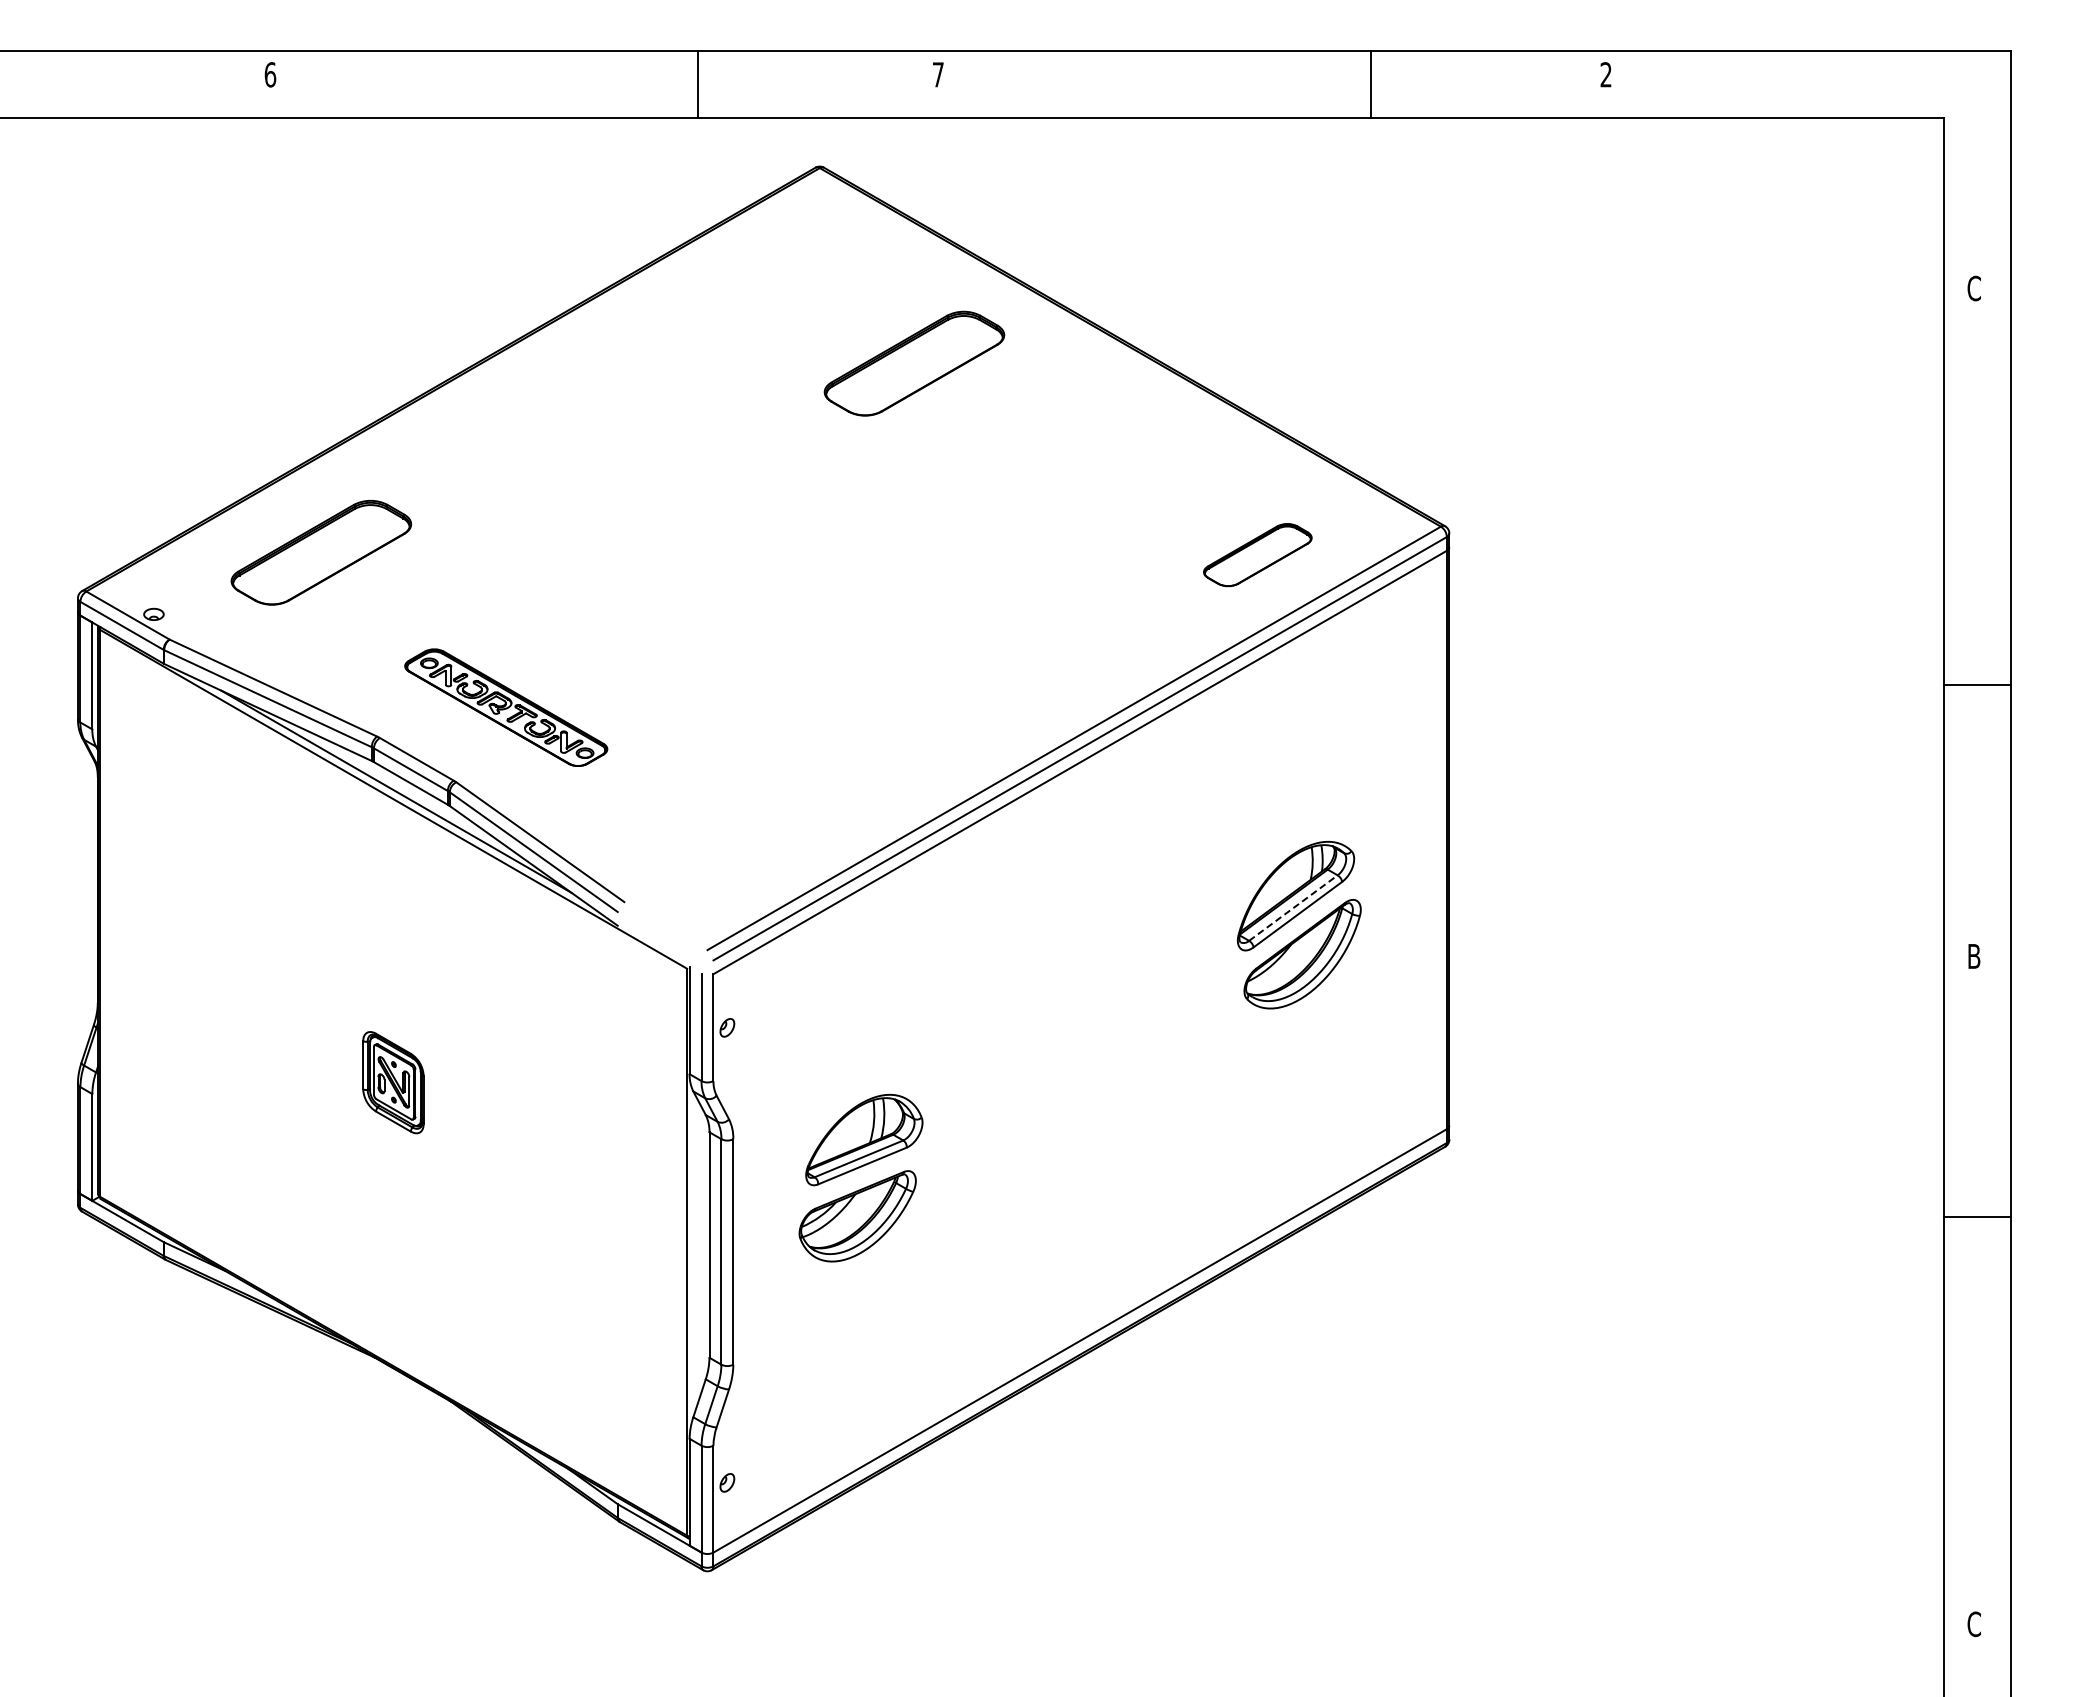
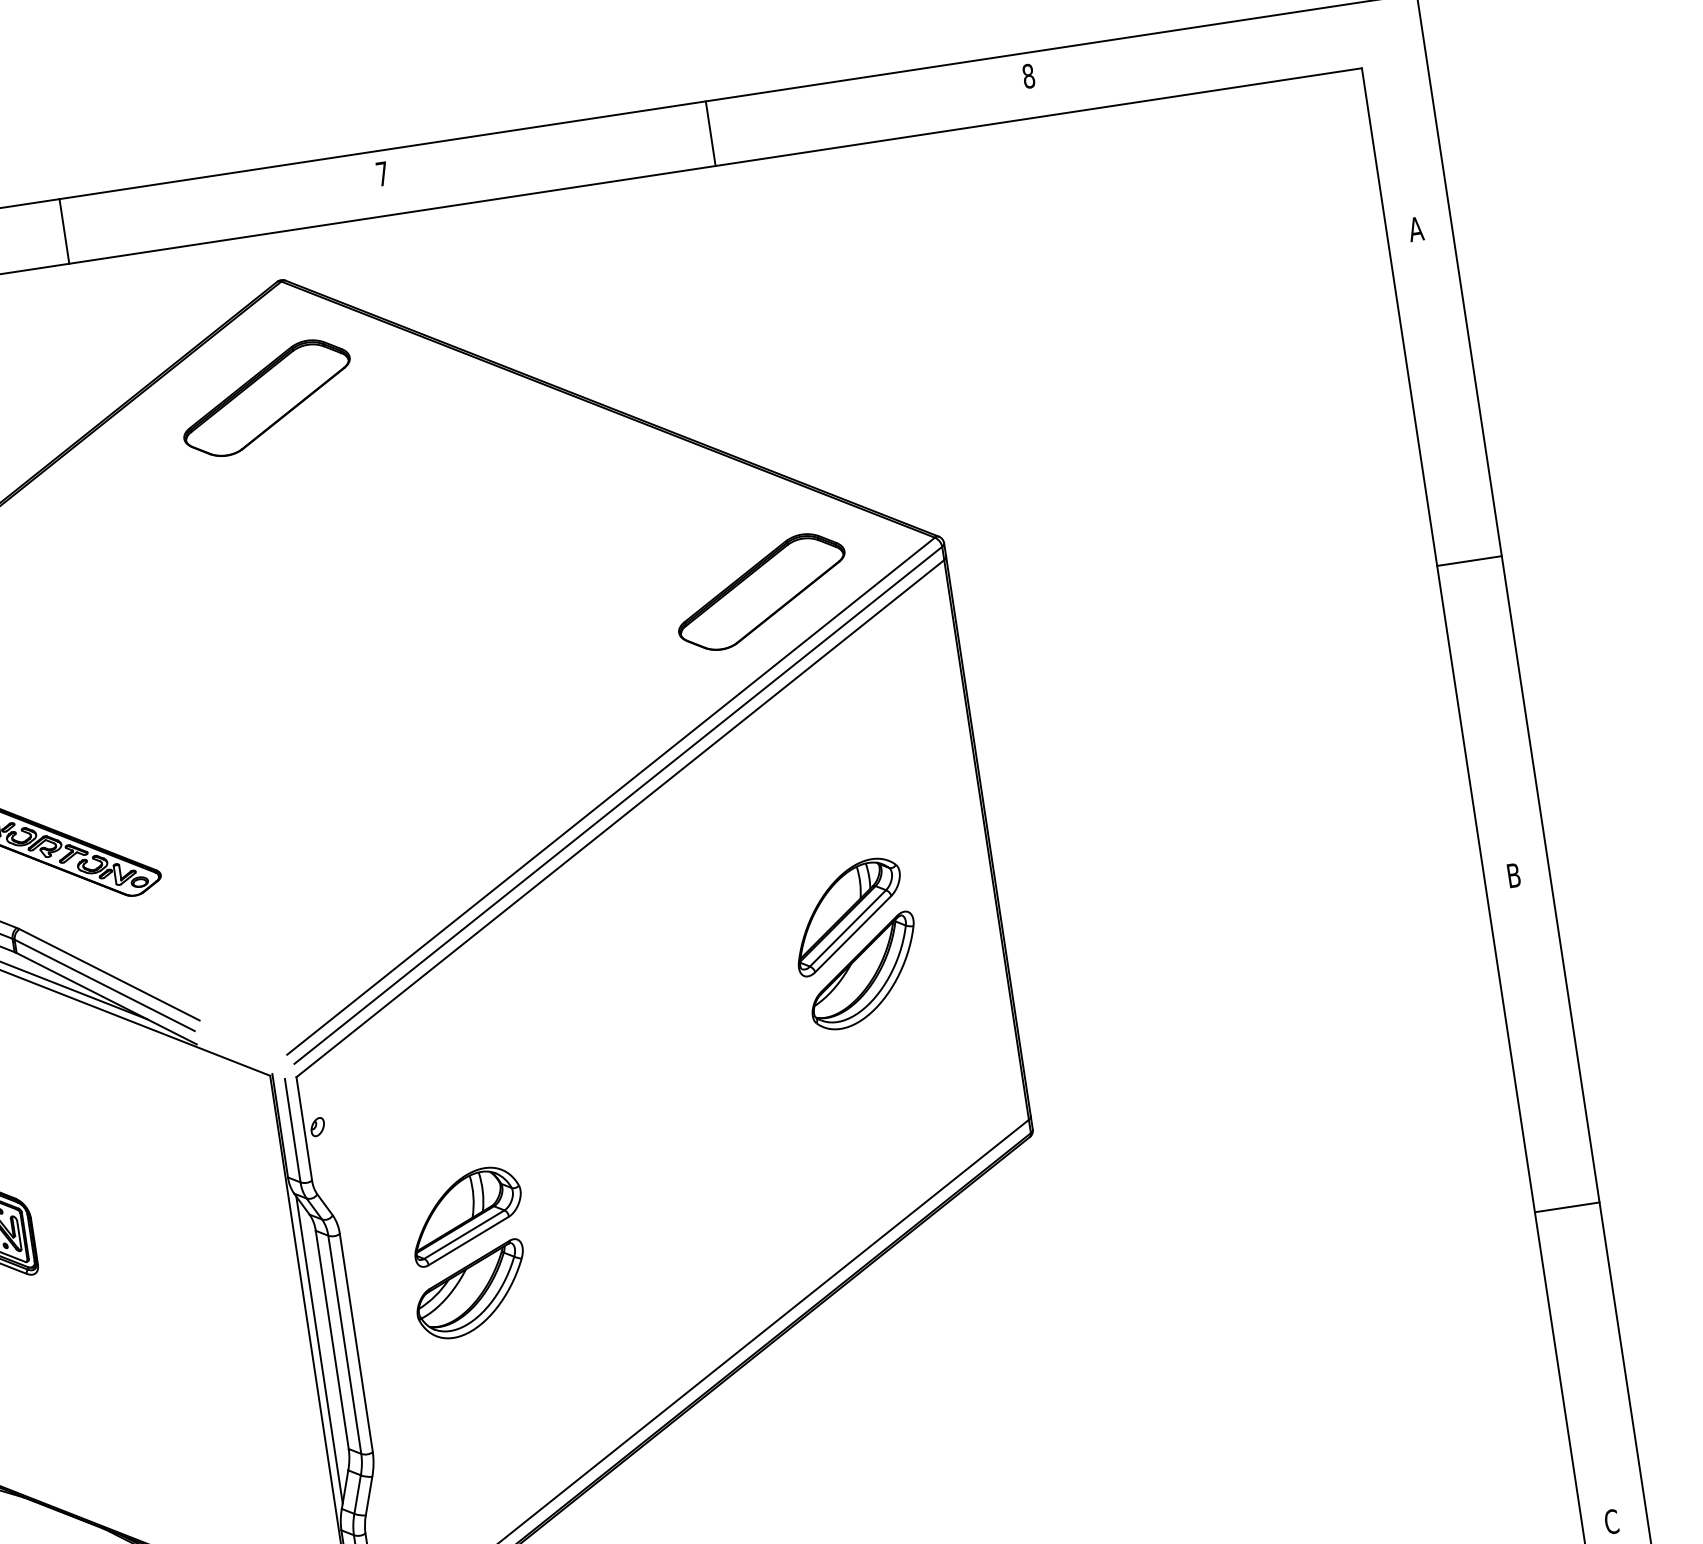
text: (1605, 74) -> (1028, 76), 2 -> 8
line: (698, 83) -> (64, 230), moved
line: (1371, 83) -> (710, 132), moved
text: (1973, 288) -> (1415, 229), C -> A
part: (914, 363) -> (267, 398), moved
part: (1257, 554) -> (761, 591), size x1.67
line: (1977, 684) -> (1469, 560), moved
line: (1293, 907) -> (848, 927), dashed -> solid
line: (1977, 1216) -> (1567, 1207), moved
line: (695, 1252) -> (319, 1349), added

